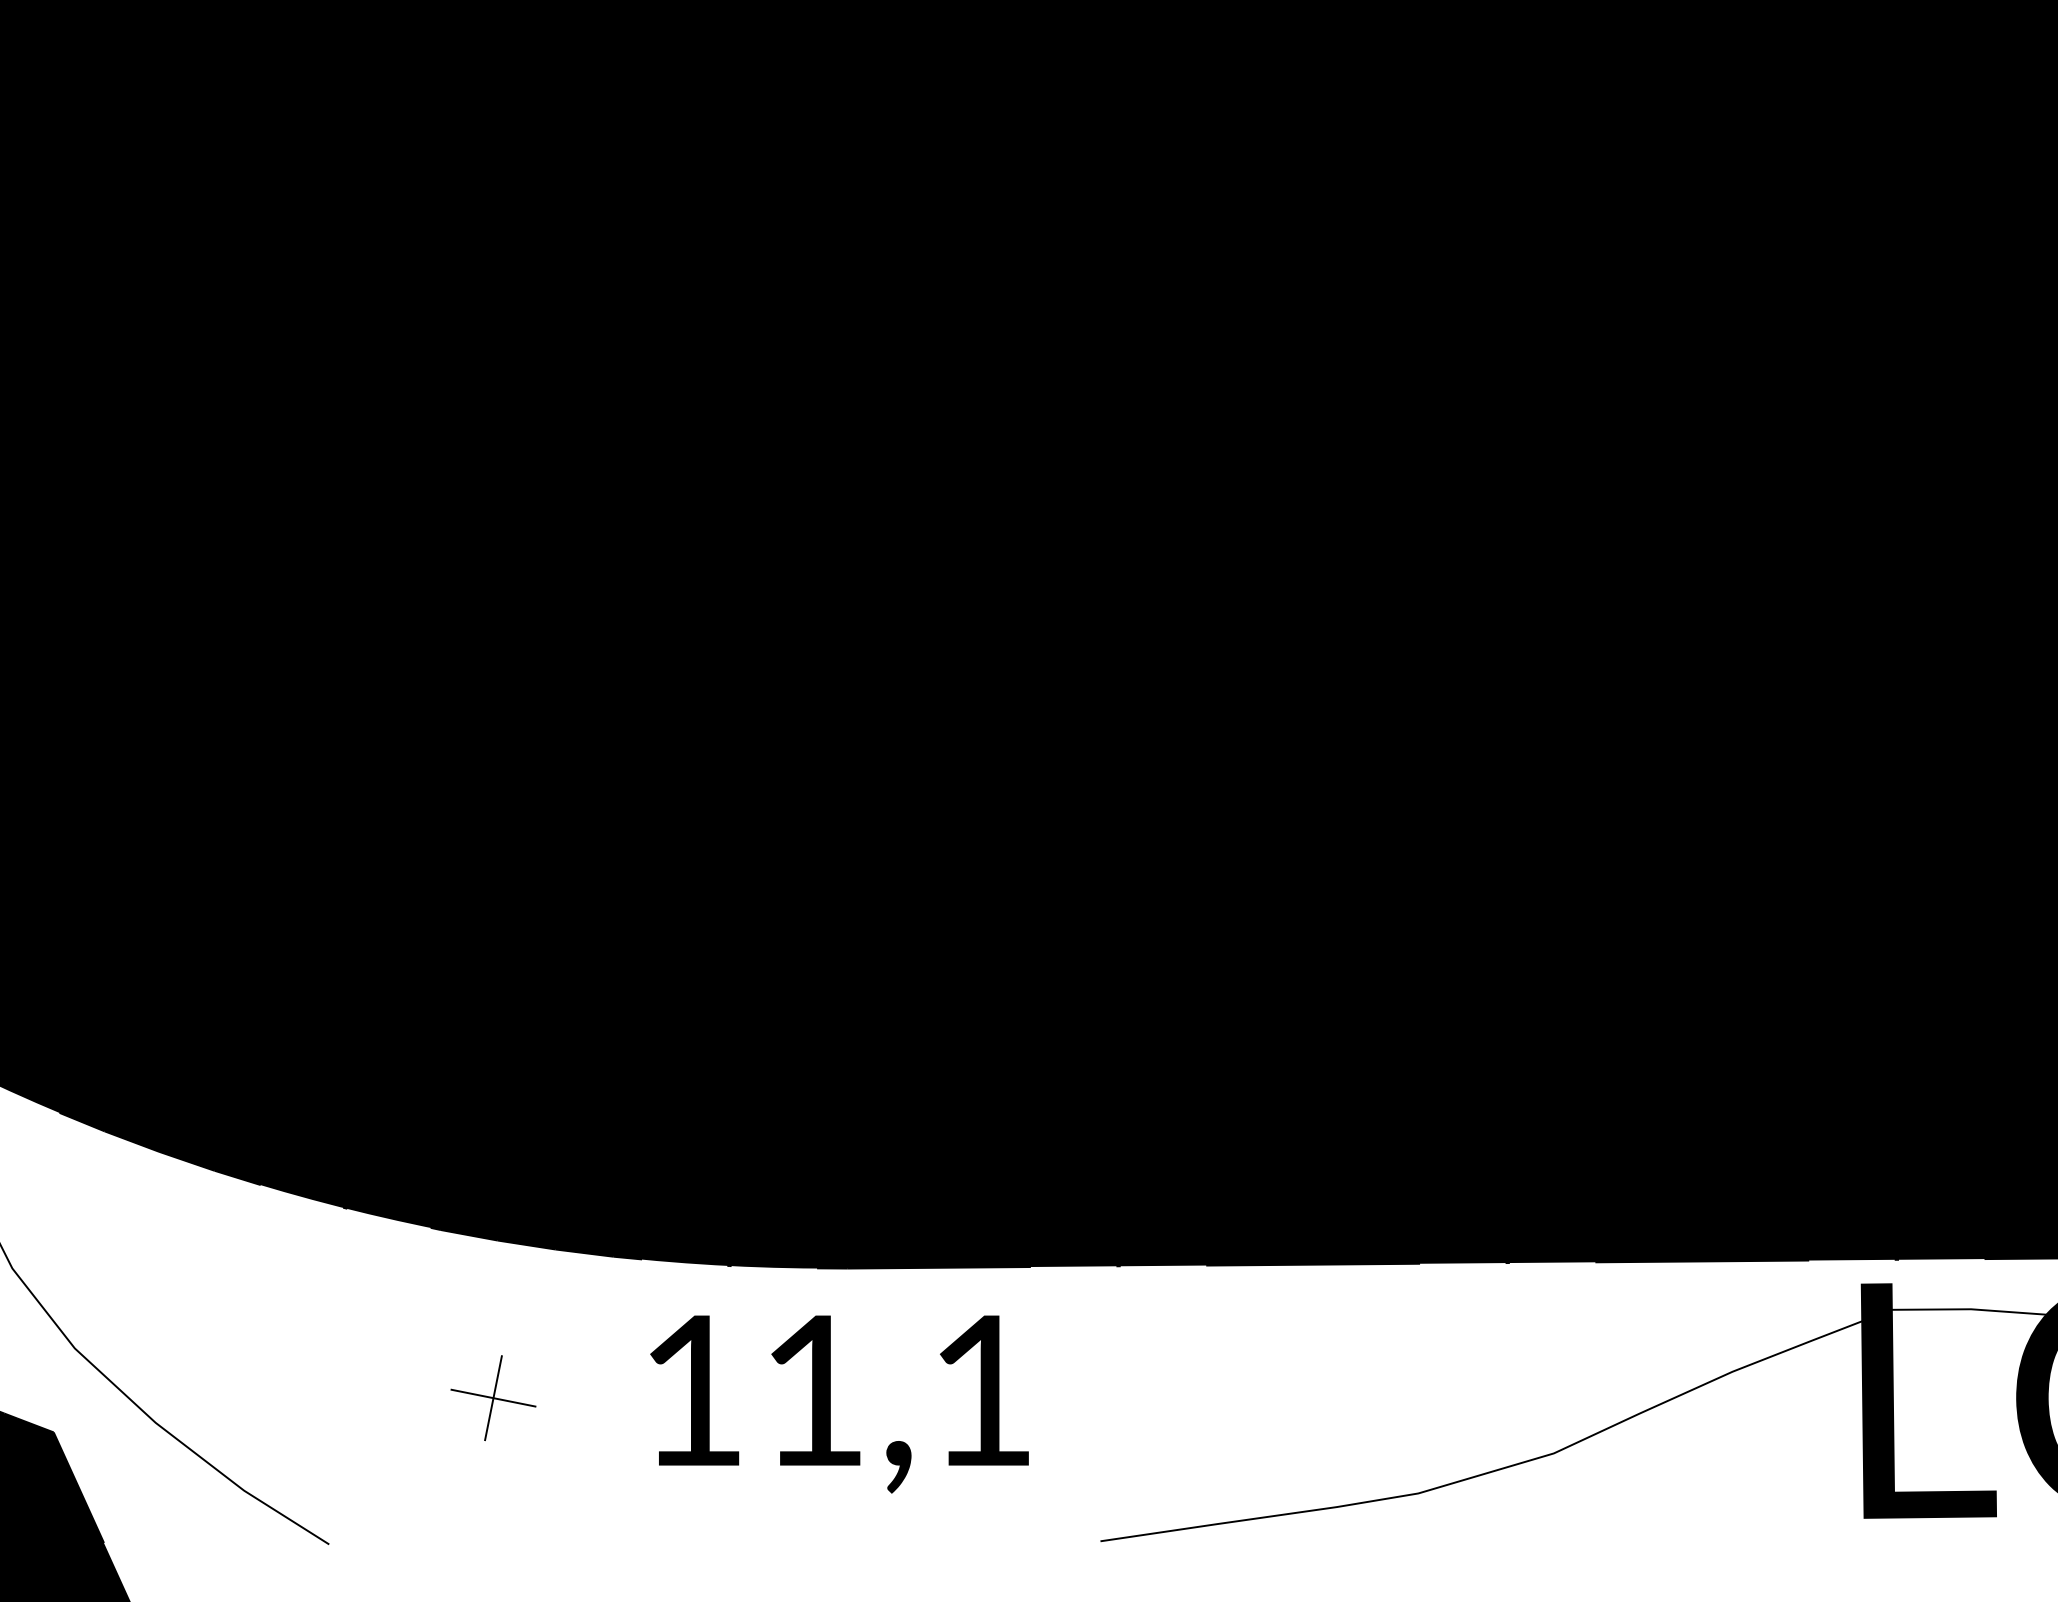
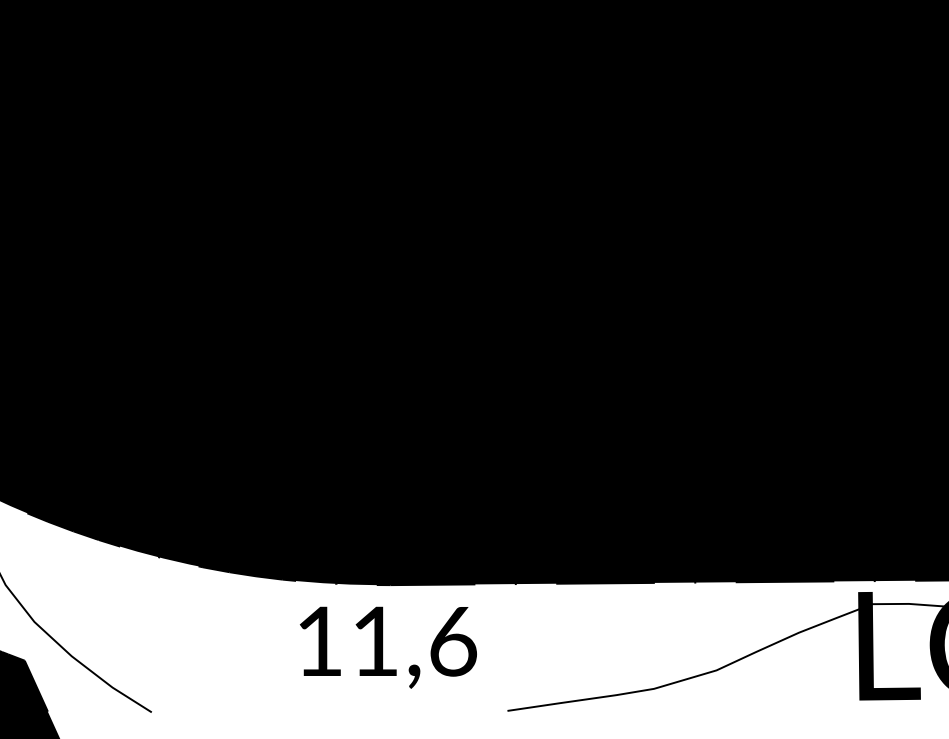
text: (983, 1390) -> (453, 641), 11,1 -> 11,6
part: (493, 1397) -> (227, 644), removed

